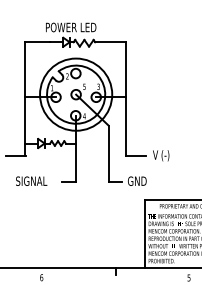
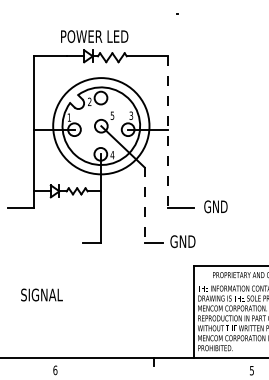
line: (126, 99) -> (168, 132), solid -> dashed
line: (108, 154) -> (144, 206), solid -> dashed
text: (161, 155) -> (215, 207), V (-) -> GND
text: (31, 180) -> (41, 294), moved

